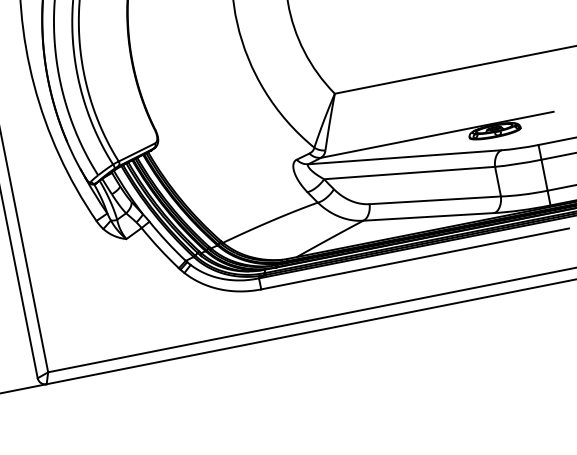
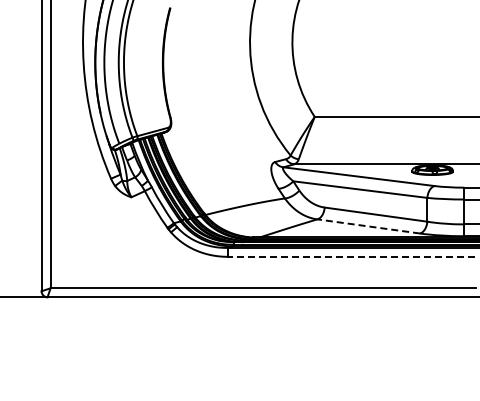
line: (428, 216) -> (368, 226), solid -> dashed
line: (415, 258) -> (351, 256), solid -> dashed

